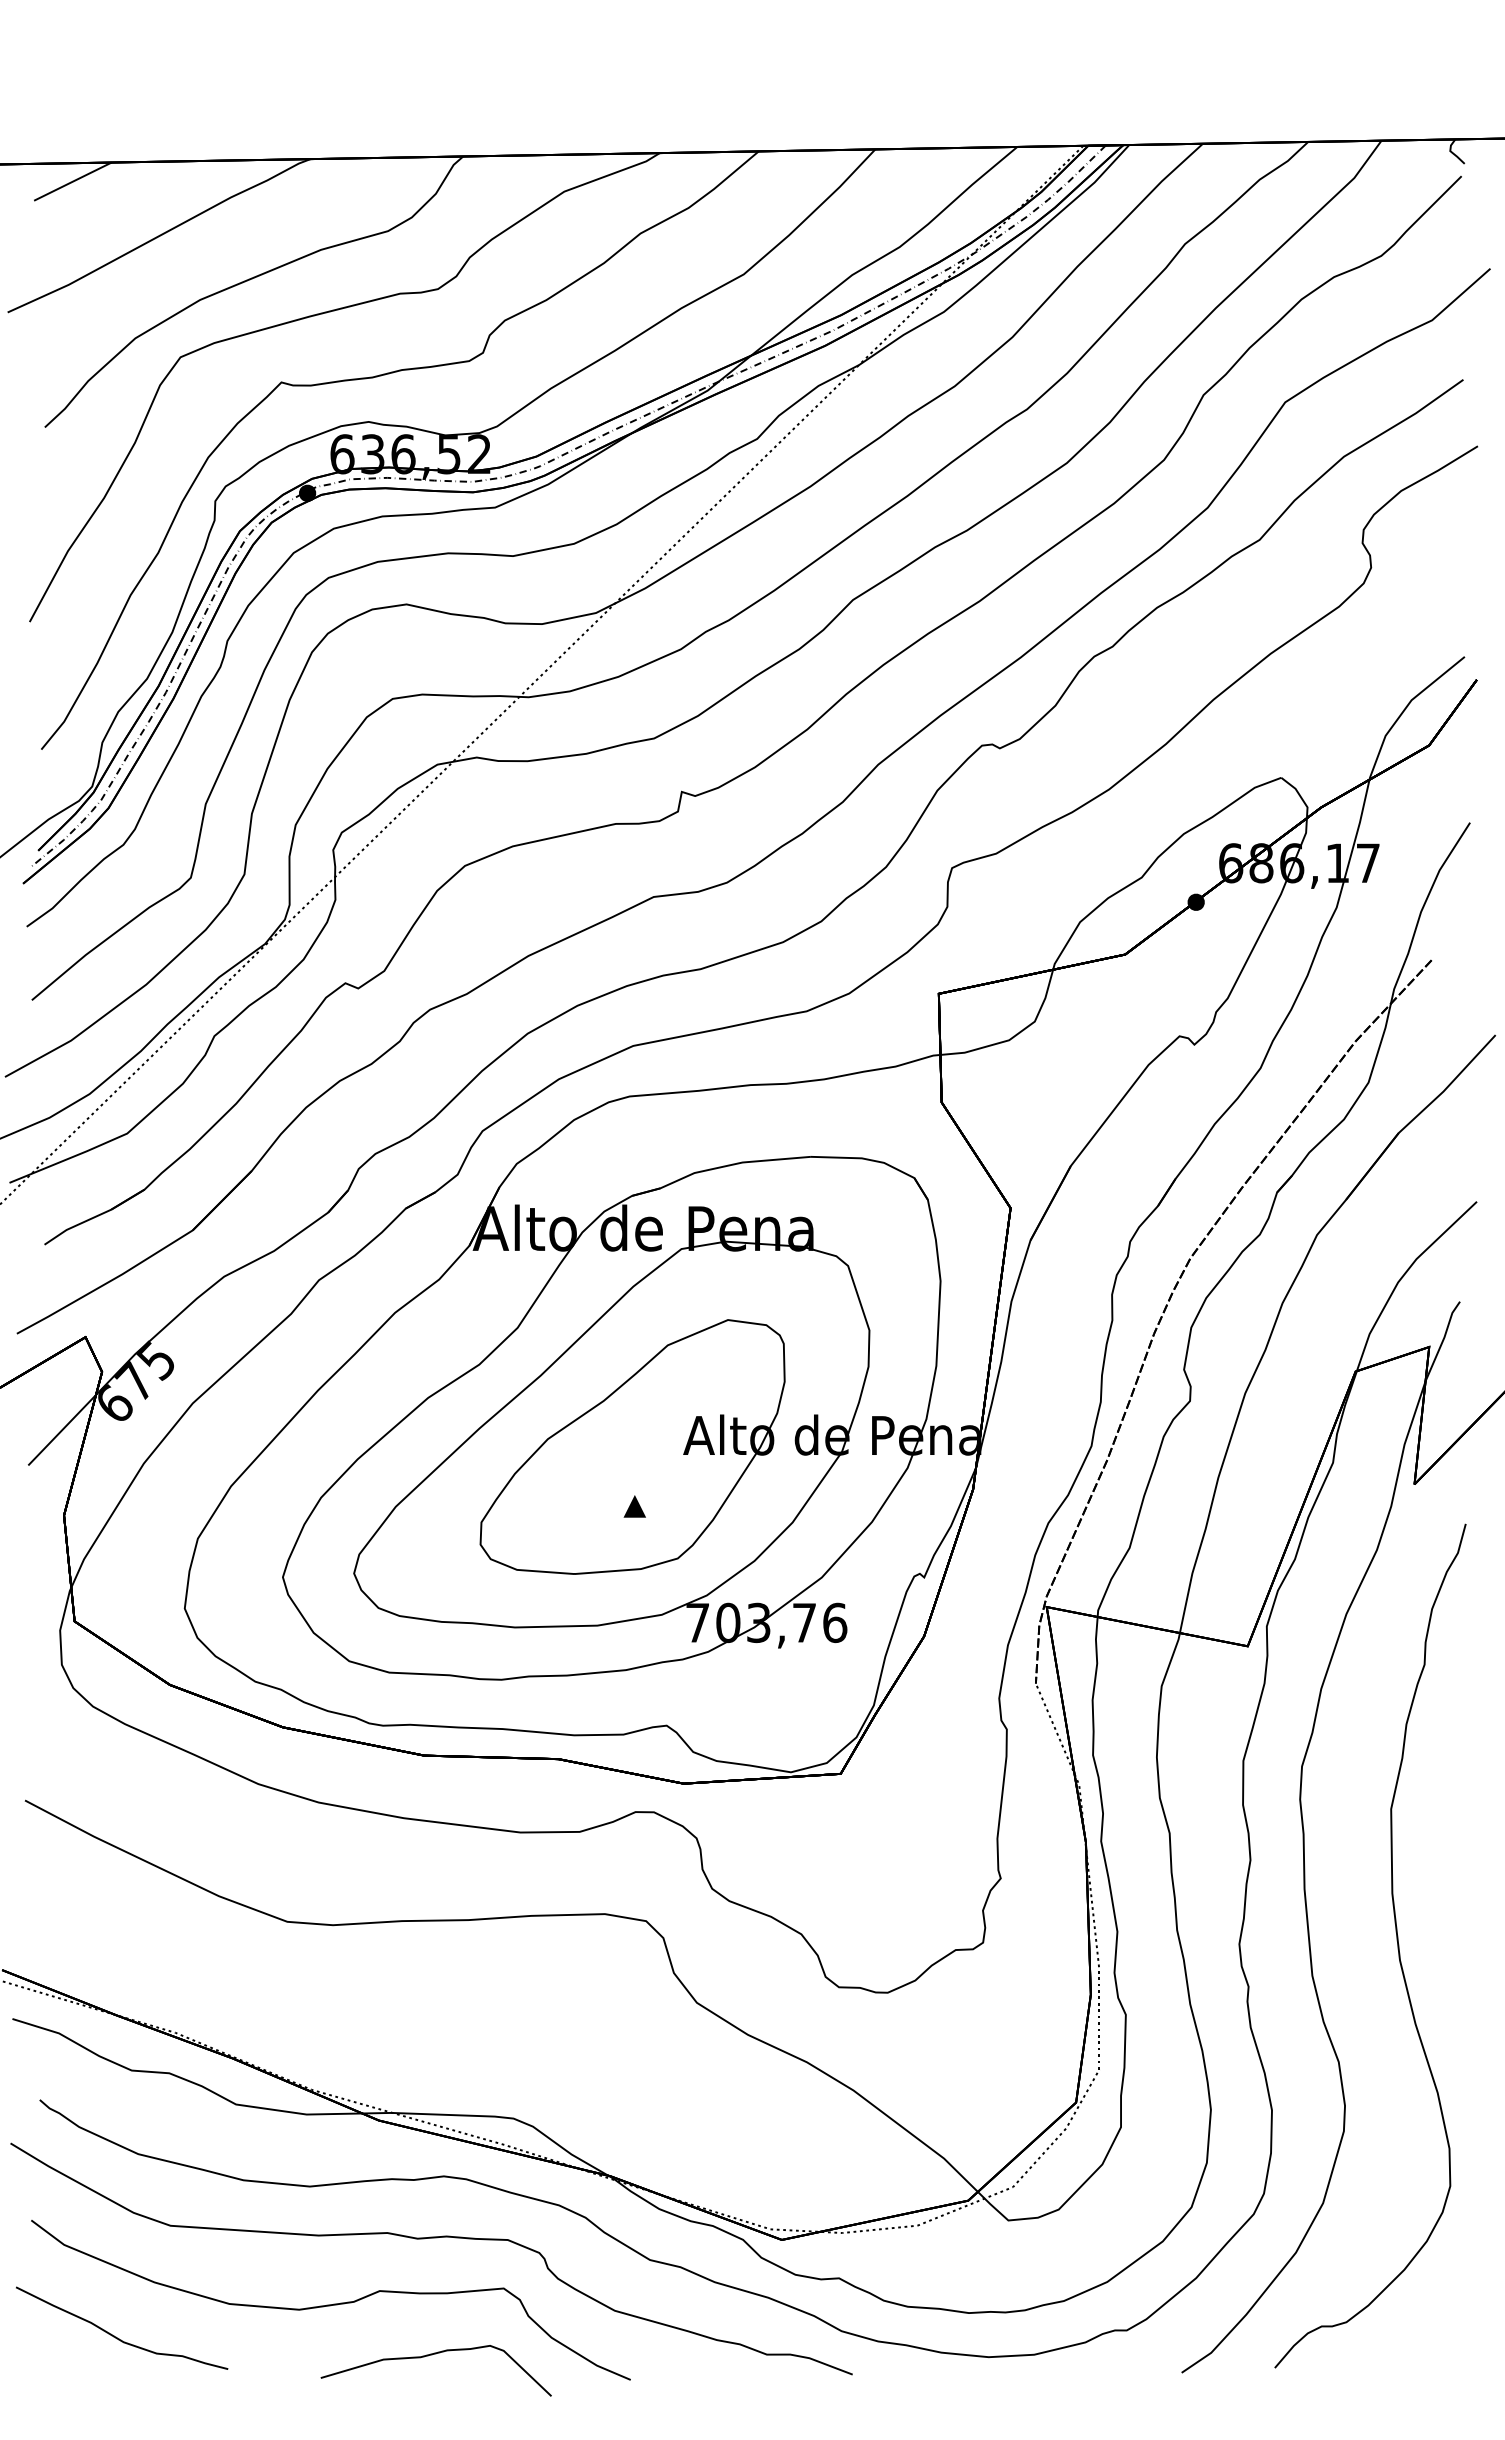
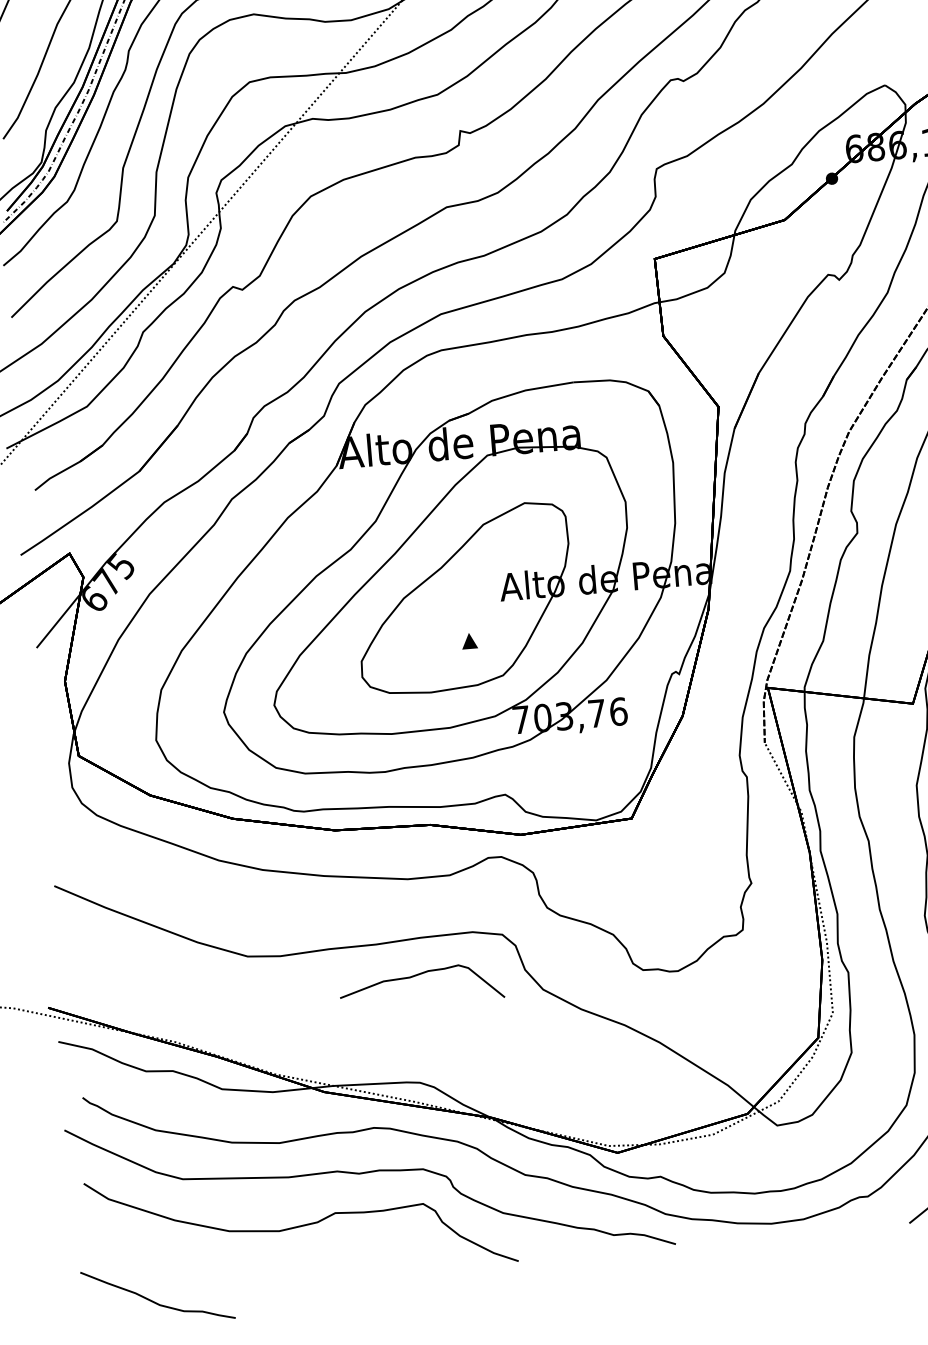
curve: (116, 2336) -> (154, 1301), moved
curve: (432, 2355) -> (418, 975), moved

